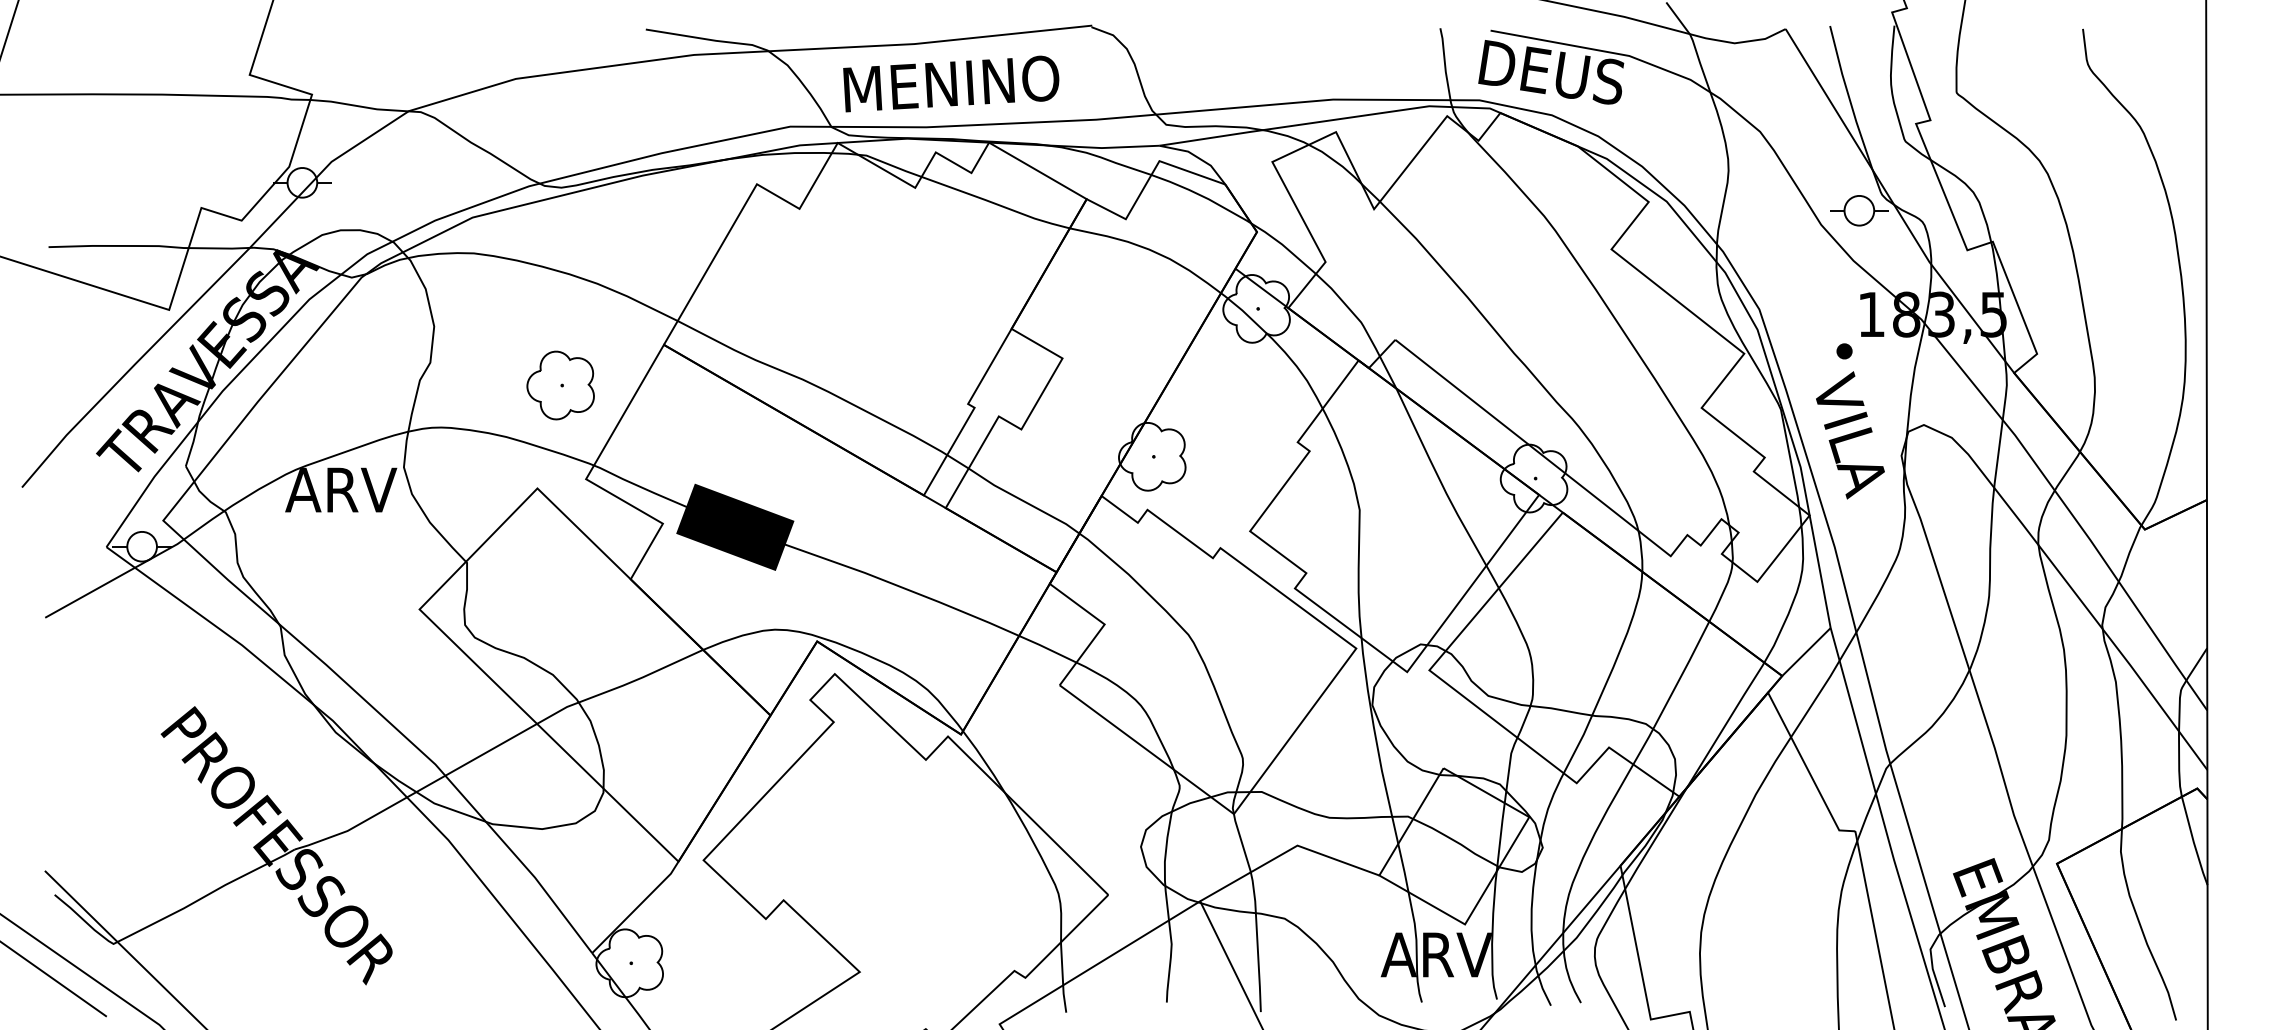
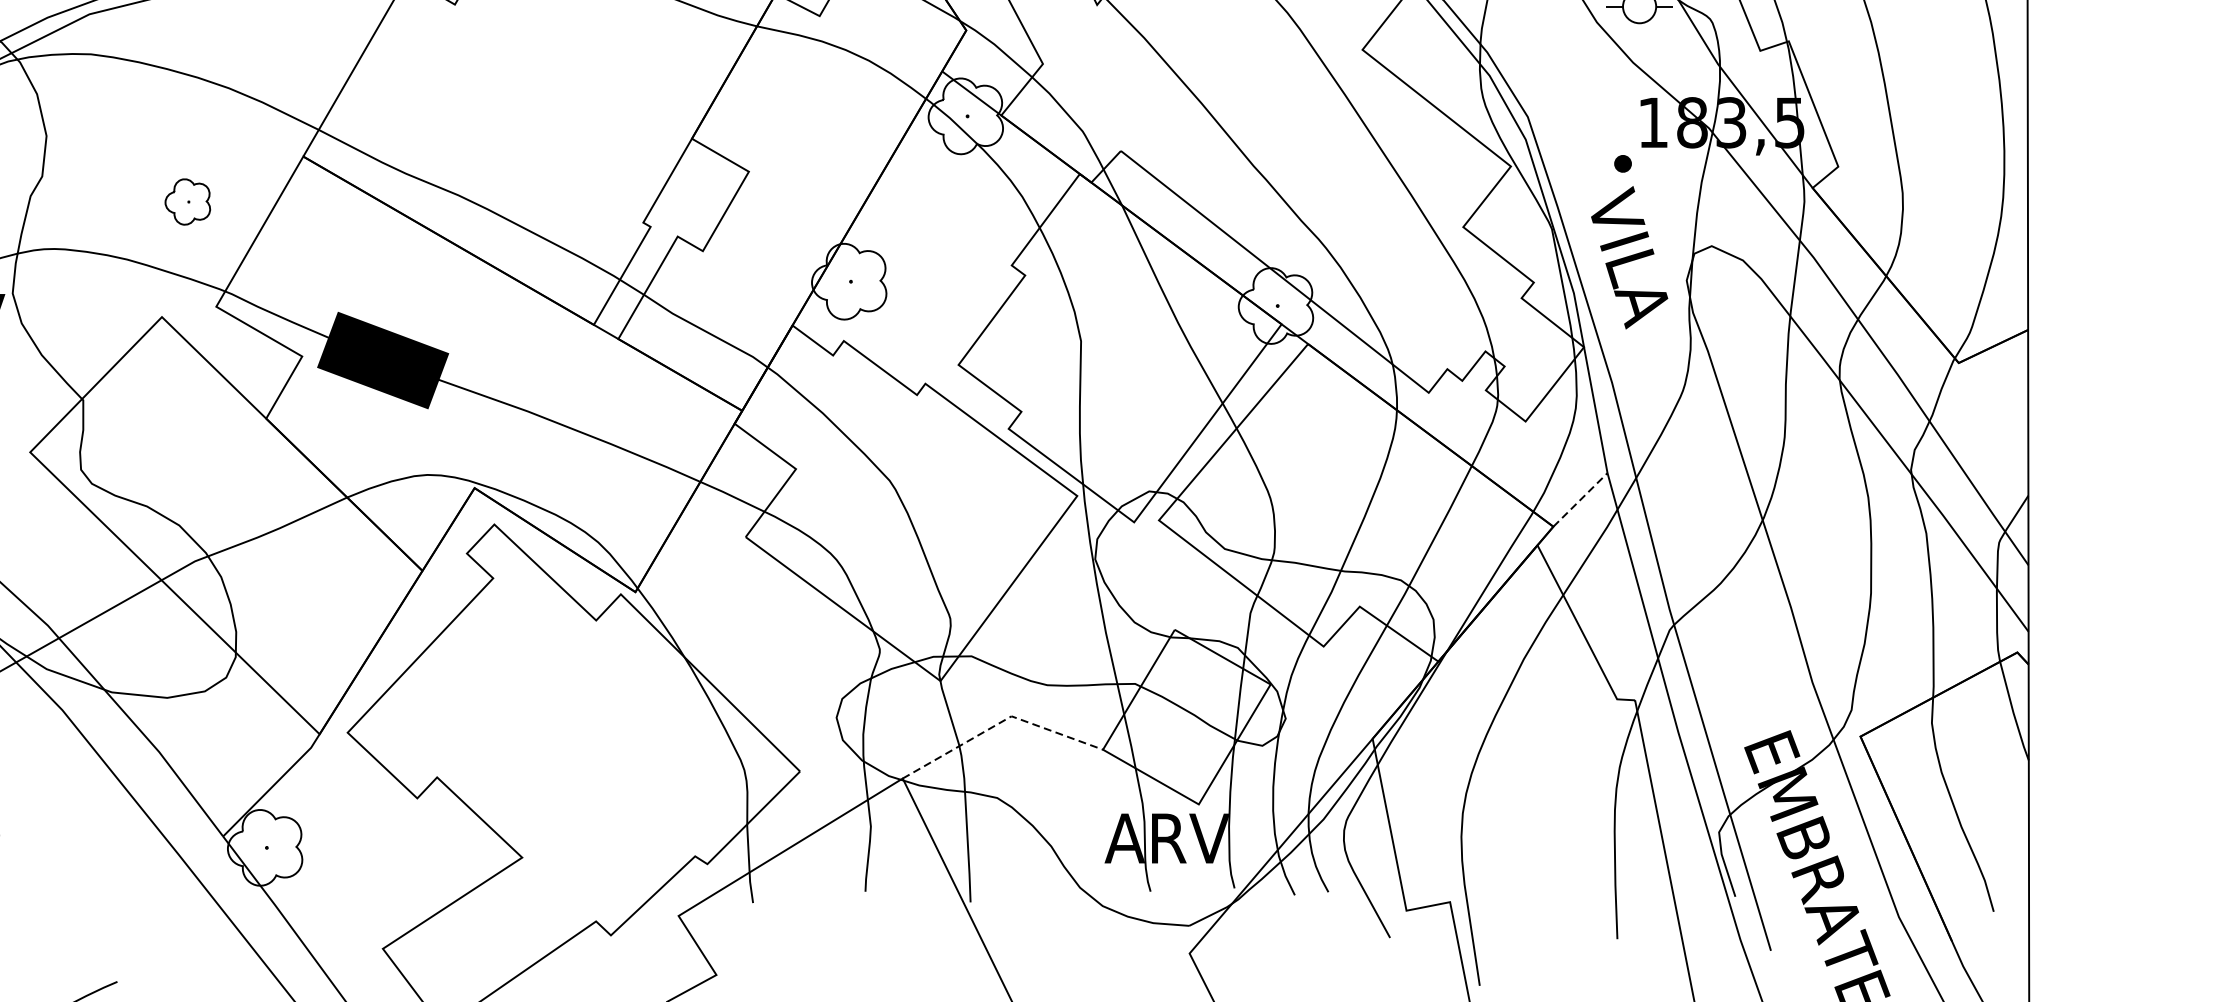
part: (560, 385) -> (187, 201), size x0.6
line: (1806, 651) -> (1580, 499), solid -> dashed
line: (1287, 851) -> (1000, 722), solid -> dashed

